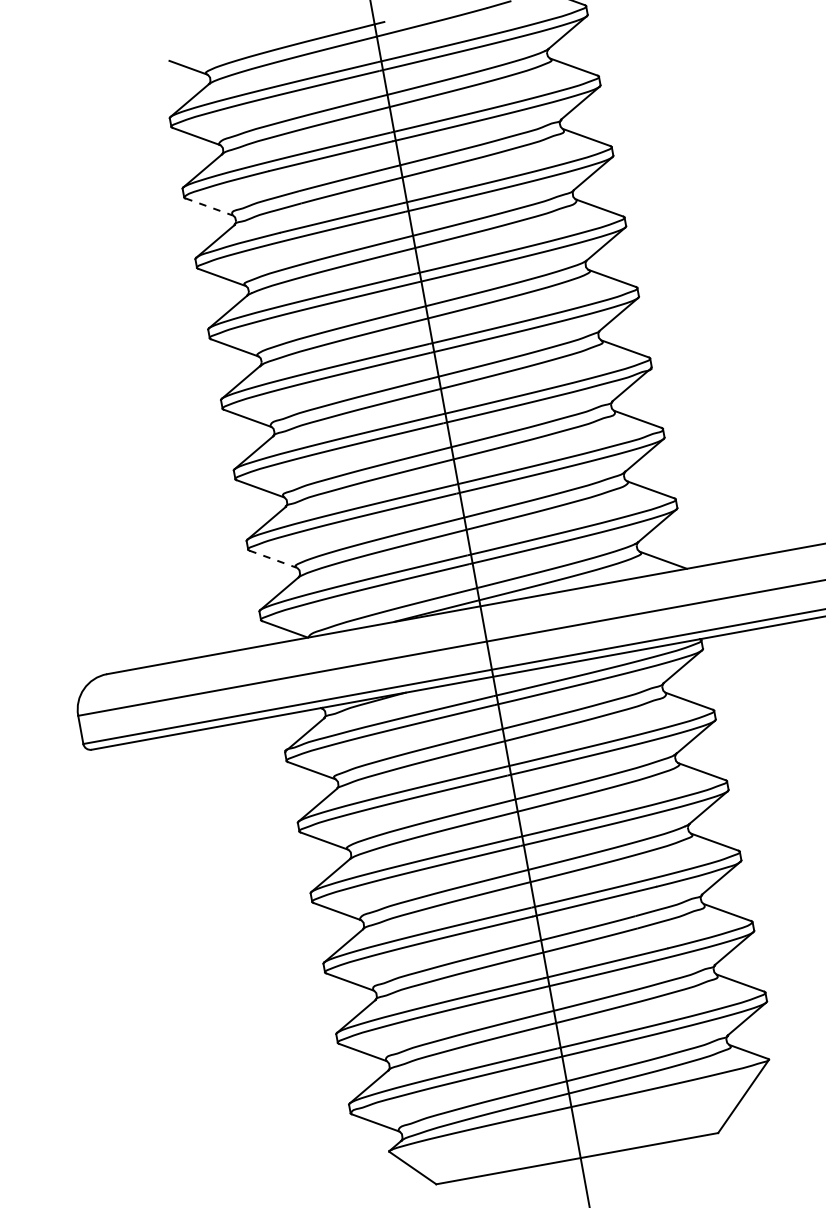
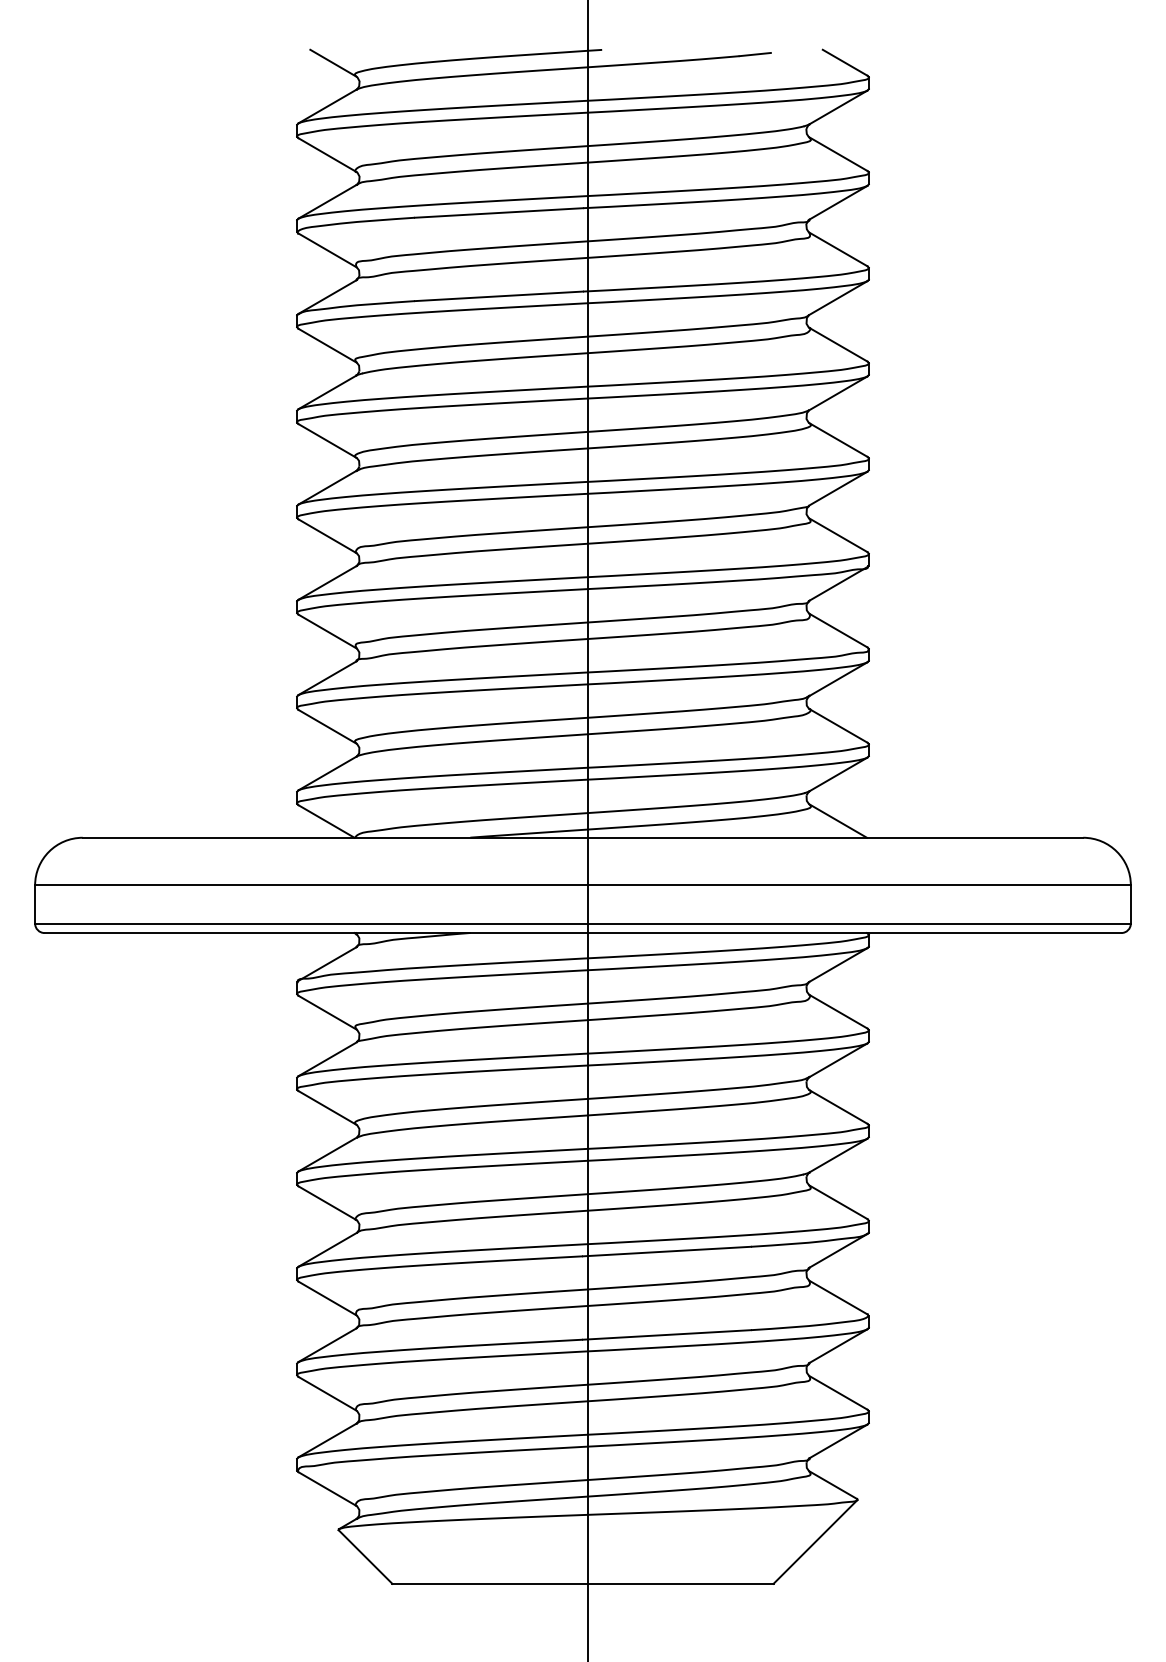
line: (209, 207) -> (327, 250), dashed -> solid
line: (273, 559) -> (327, 726), dashed -> solid

